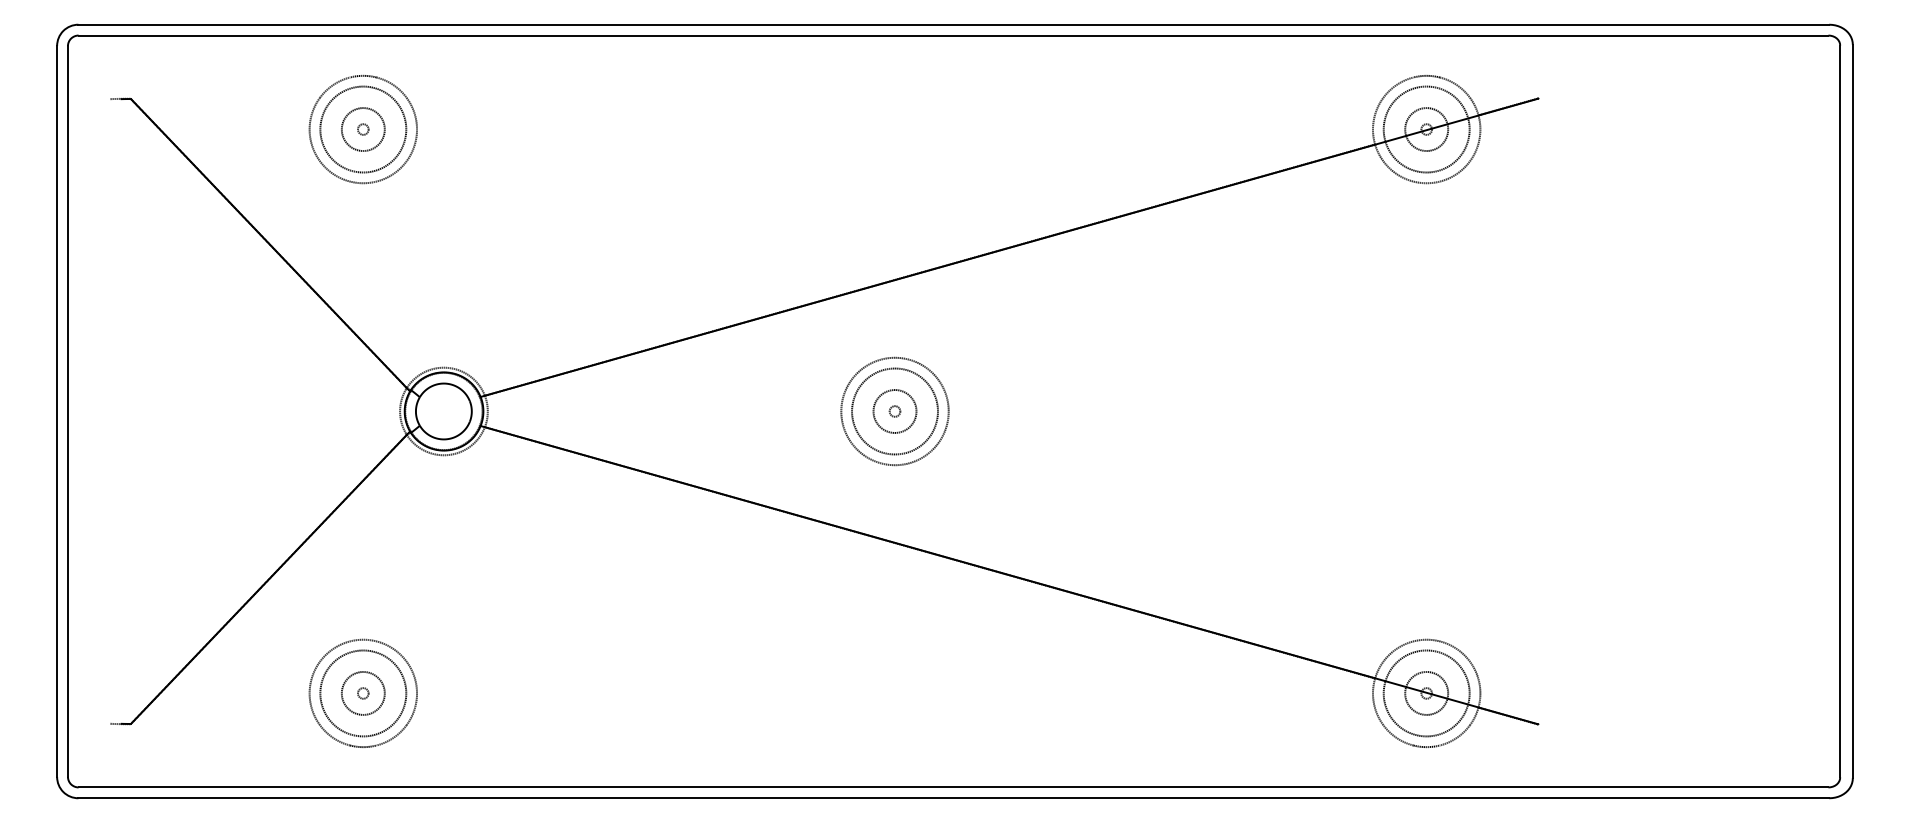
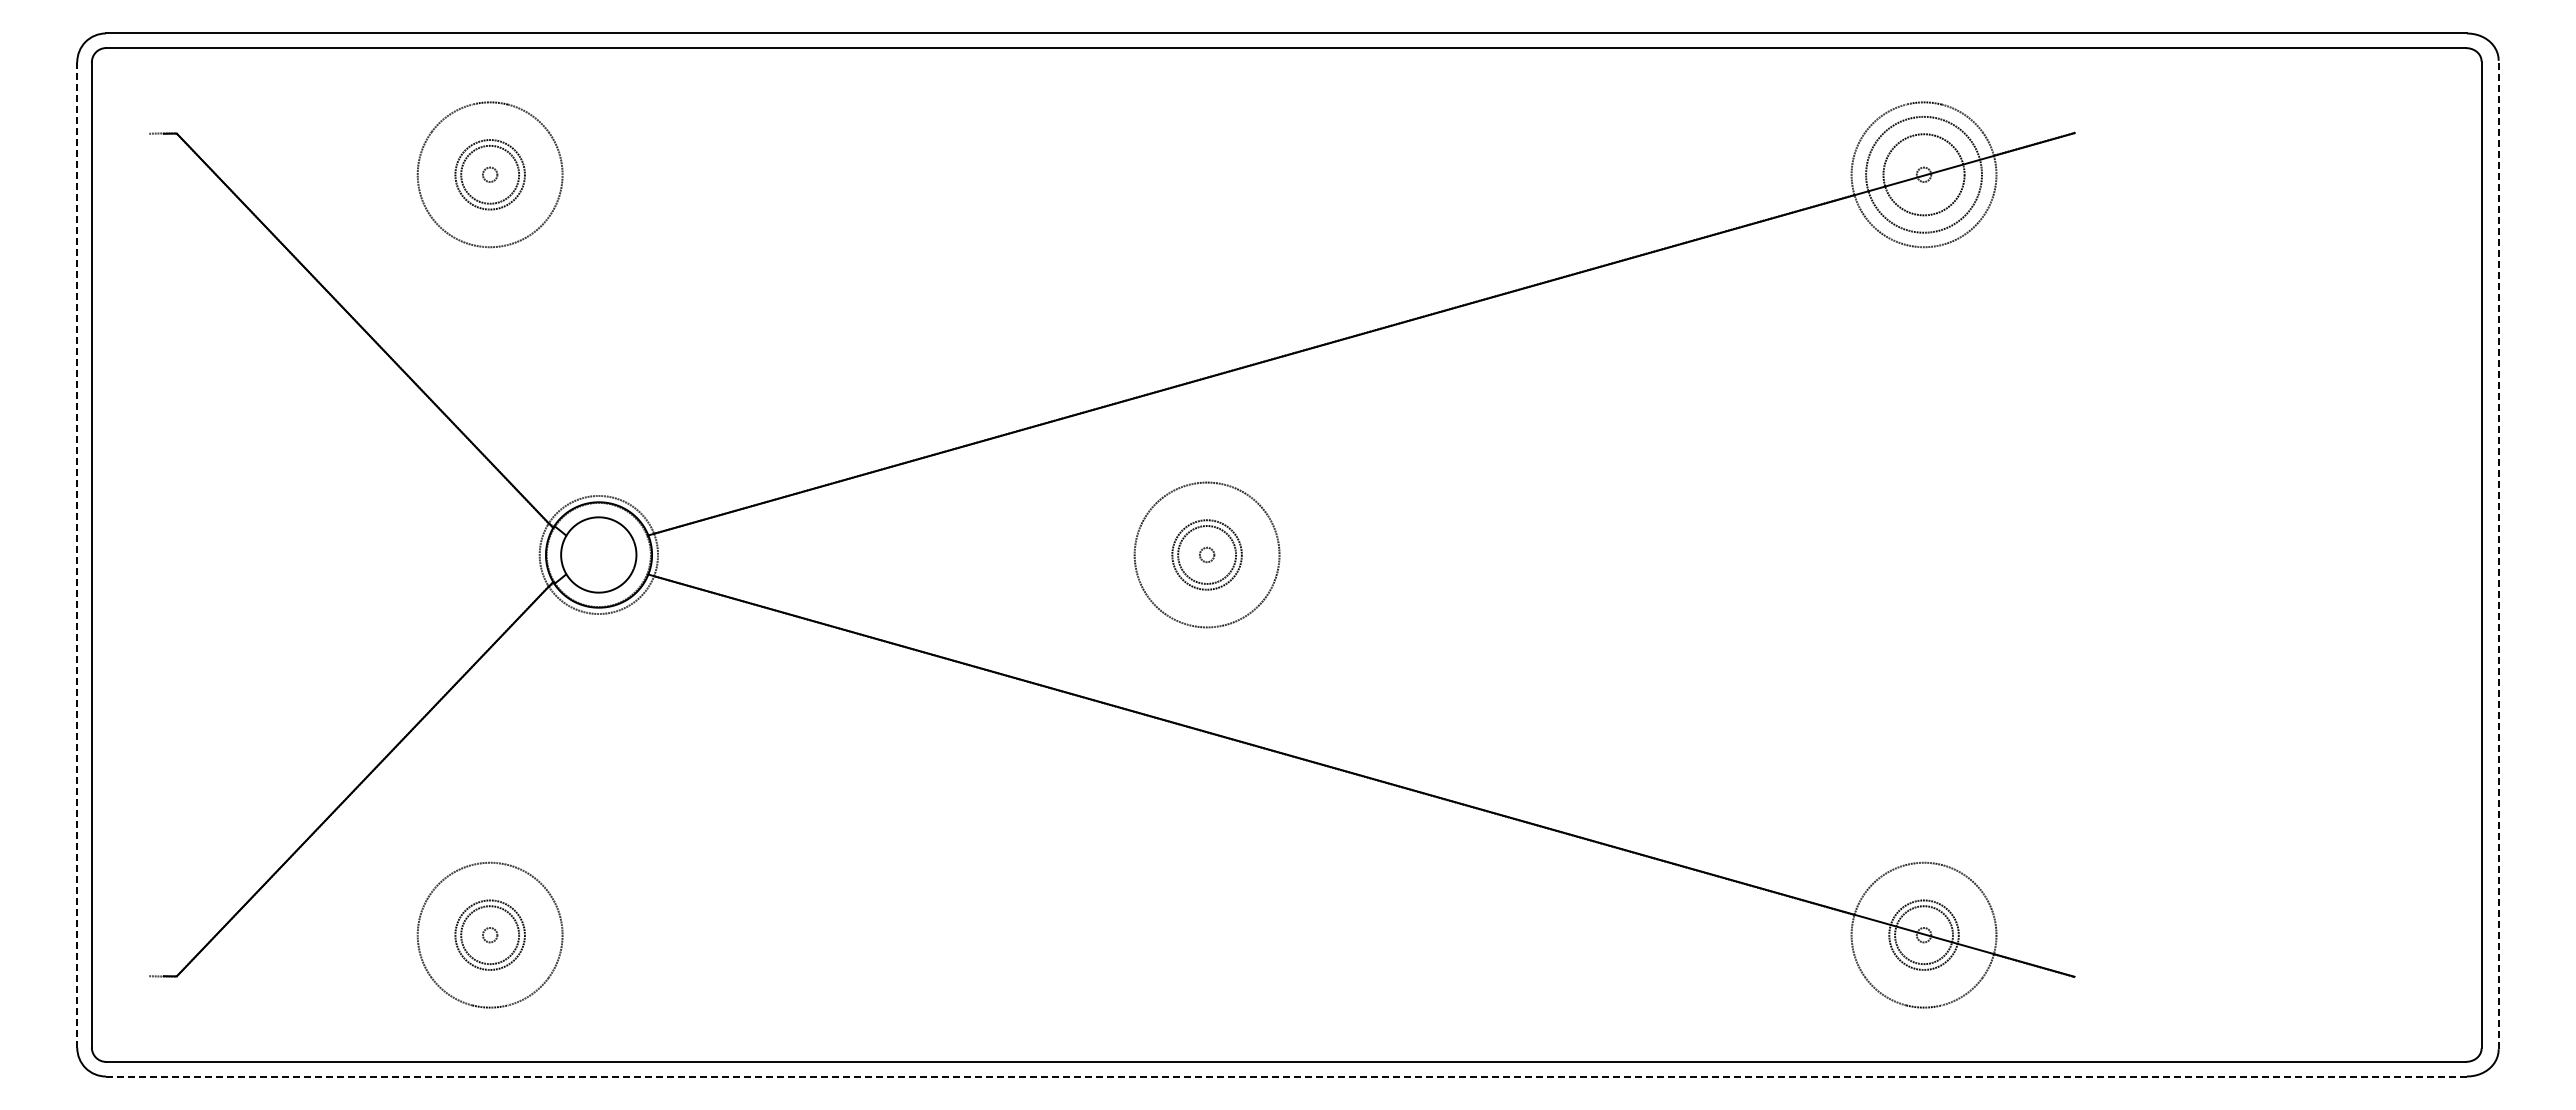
circle: (363, 129) -> (490, 174), size x0.6
circle: (1427, 129) -> (1924, 174), size x1.4
line: (57, 411) -> (77, 554), solid -> dashed
circle: (895, 411) -> (1207, 554), size x0.6
line: (1852, 411) -> (2498, 554), solid -> dashed
circle: (363, 693) -> (490, 935), size x0.6
circle: (1426, 693) -> (1923, 935), size x0.6
line: (953, 798) -> (1286, 1076), solid -> dashed

